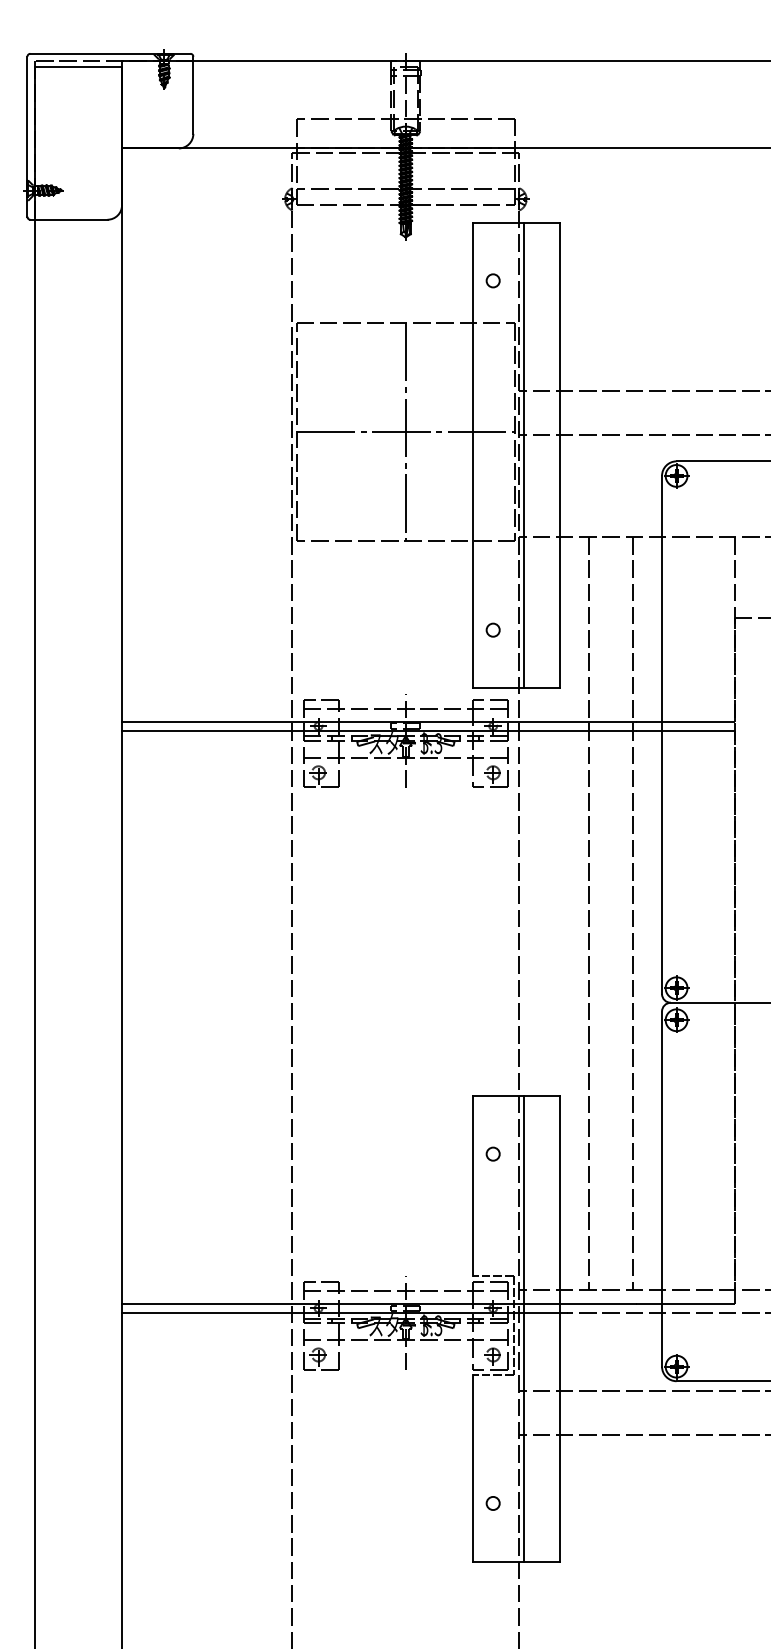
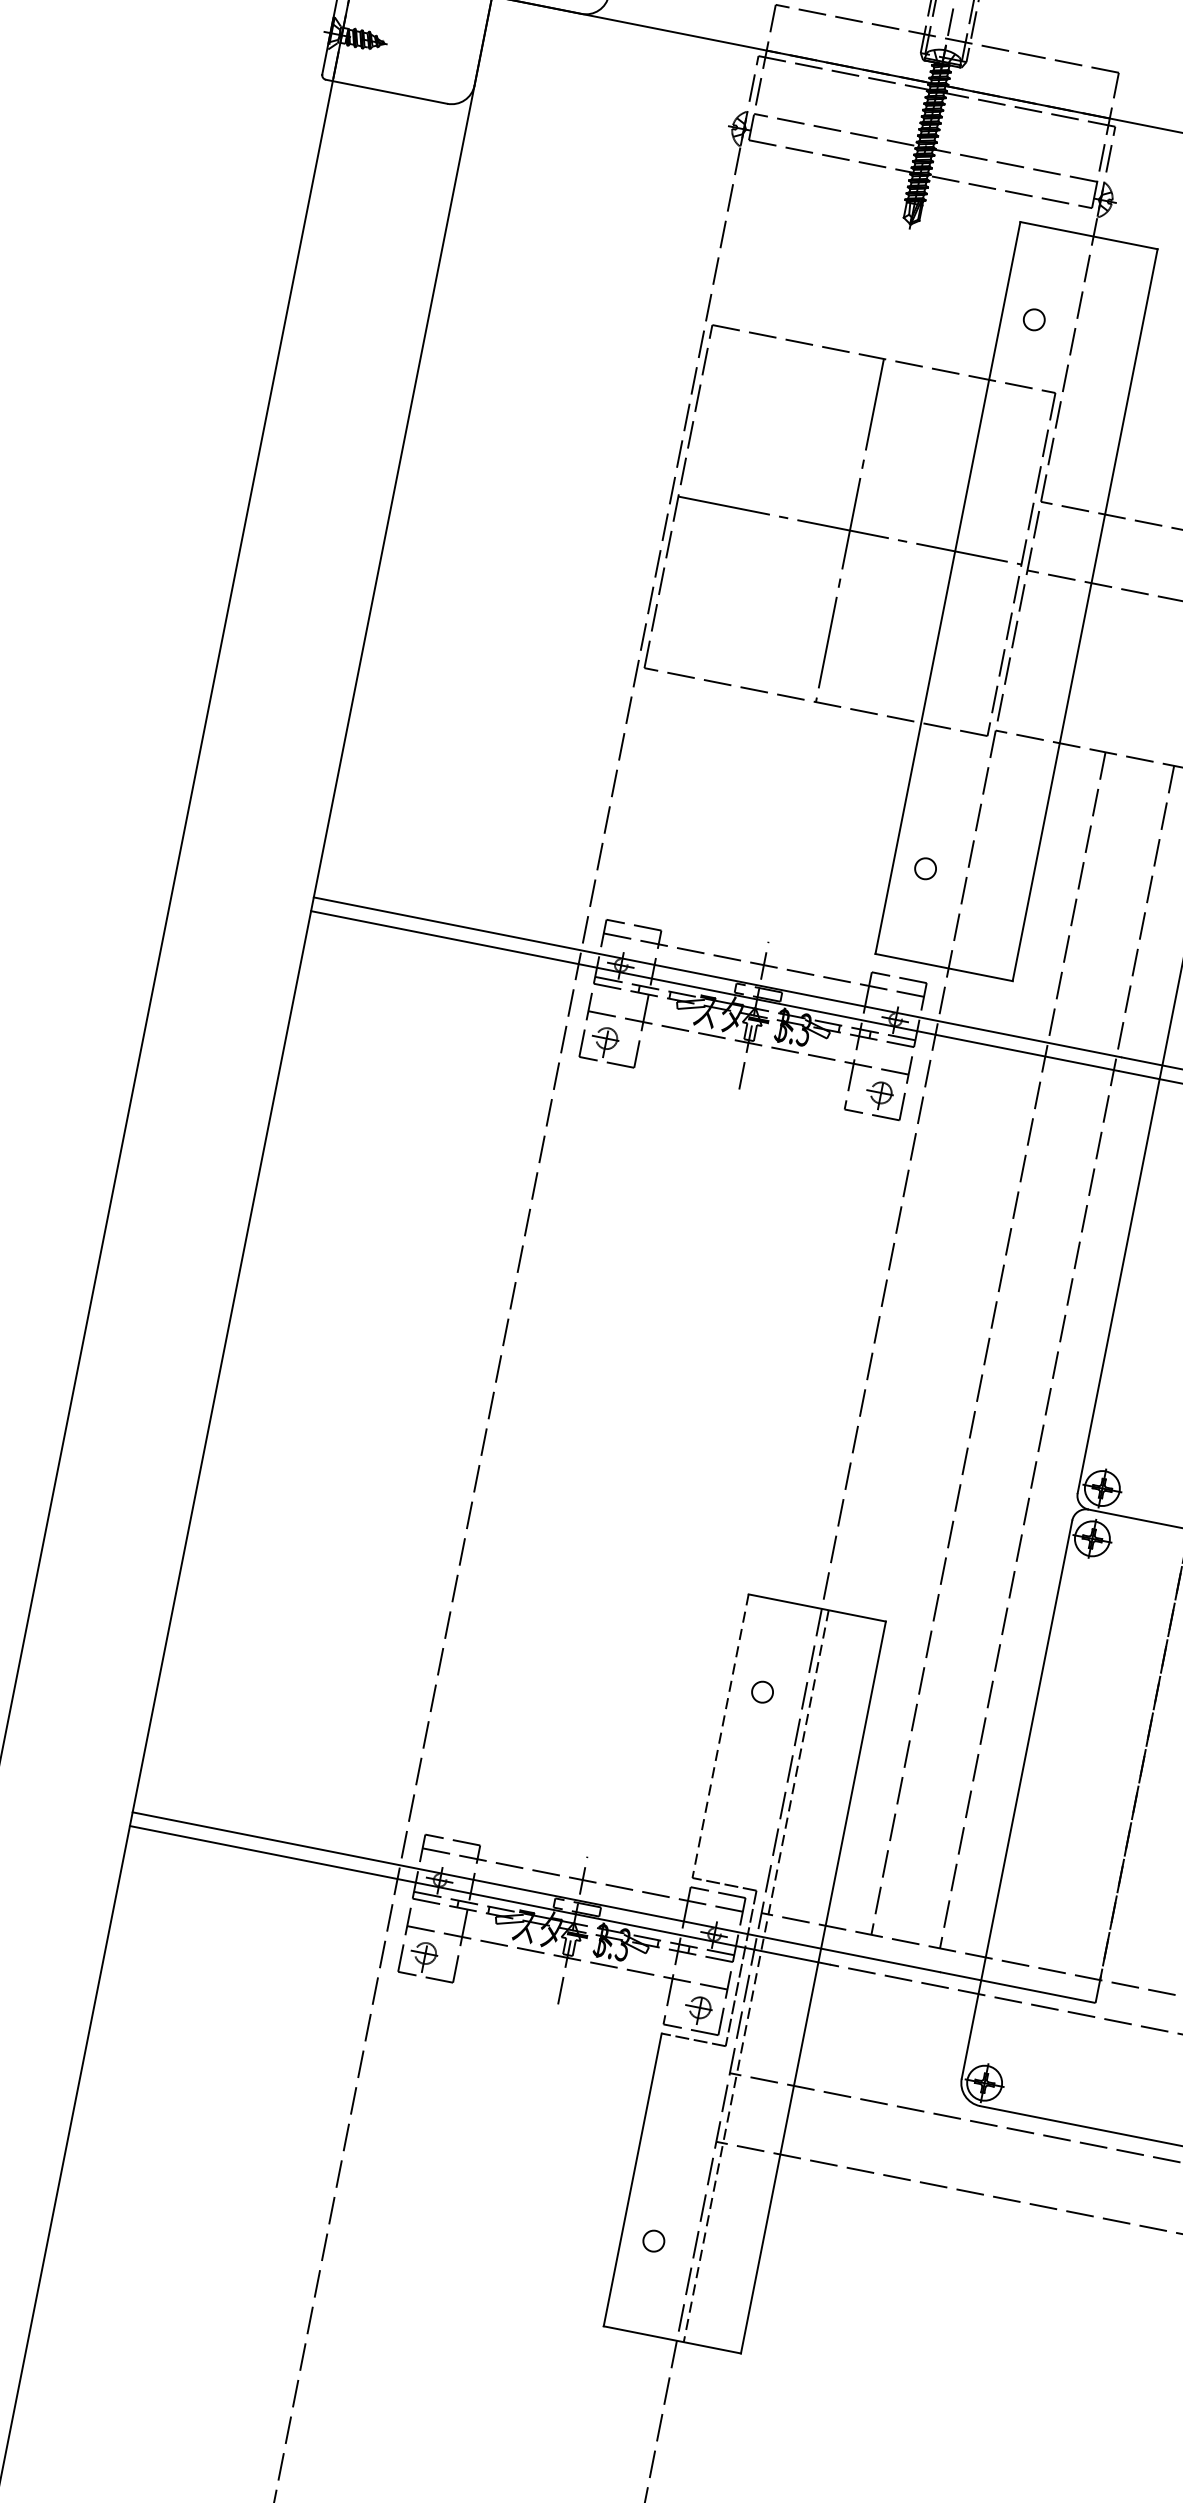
line: (523, 455) -> (1027, 603), removed
line: (472, 1186) -> (719, 1736), solid -> dashed
line: (523, 1328) -> (755, 1975), solid -> dashed

